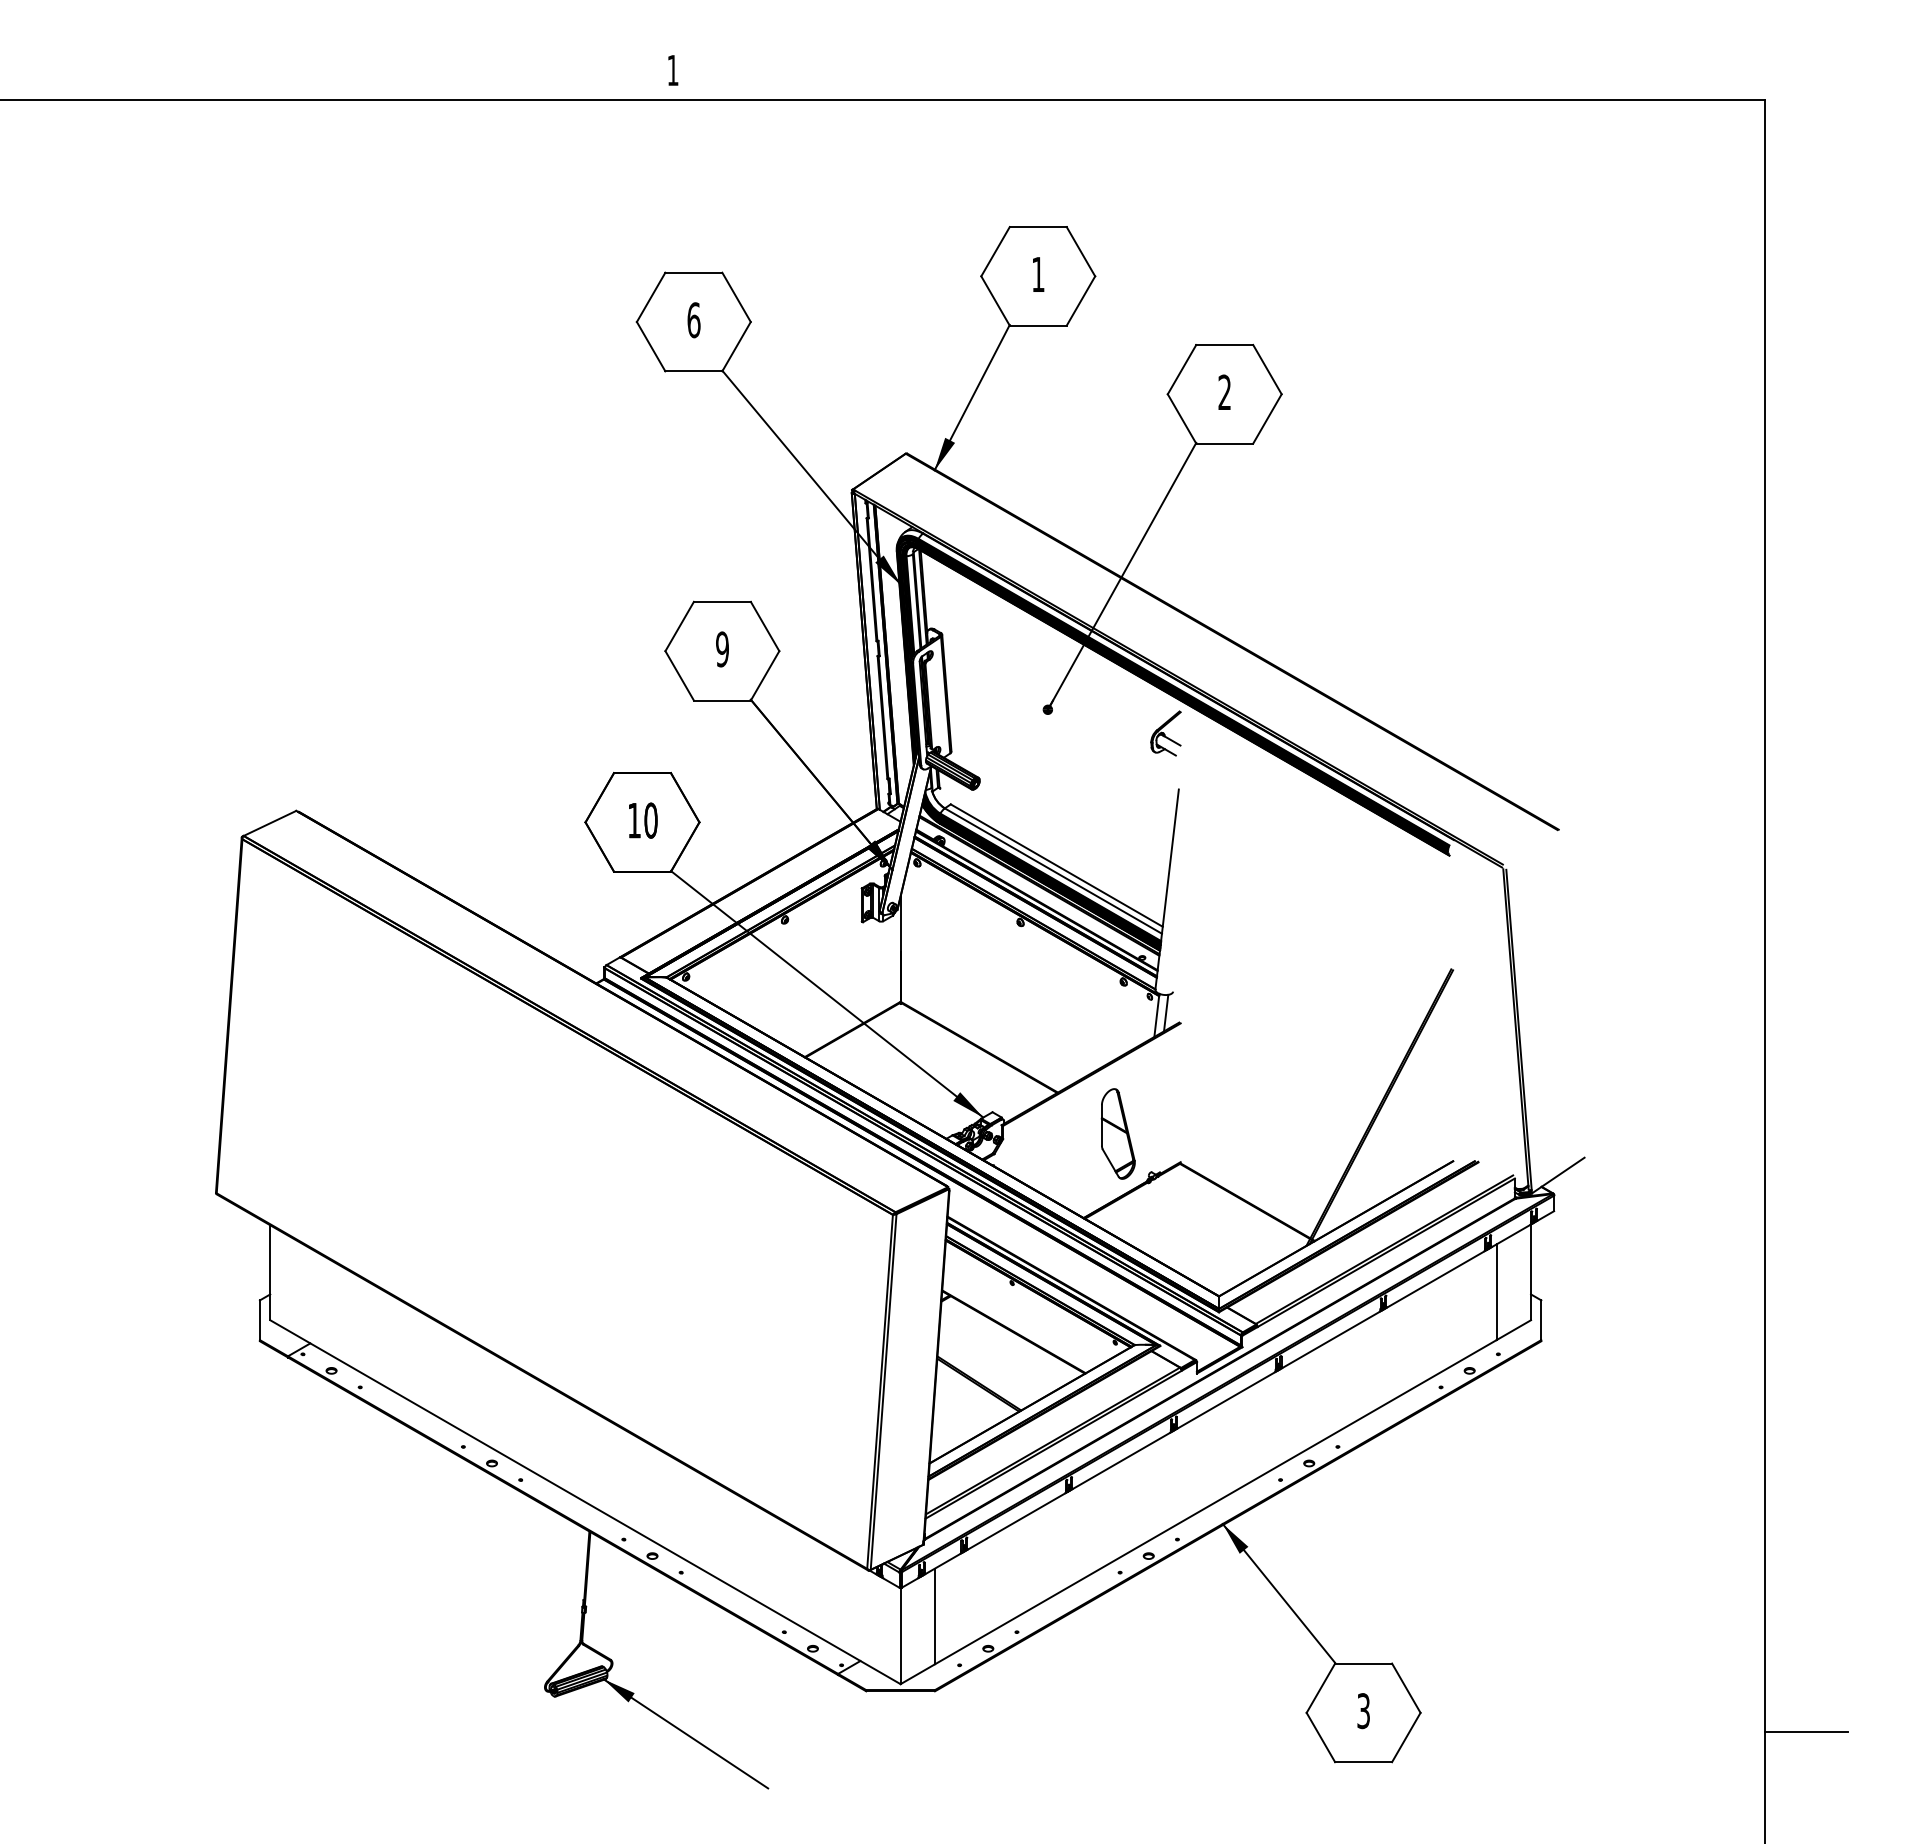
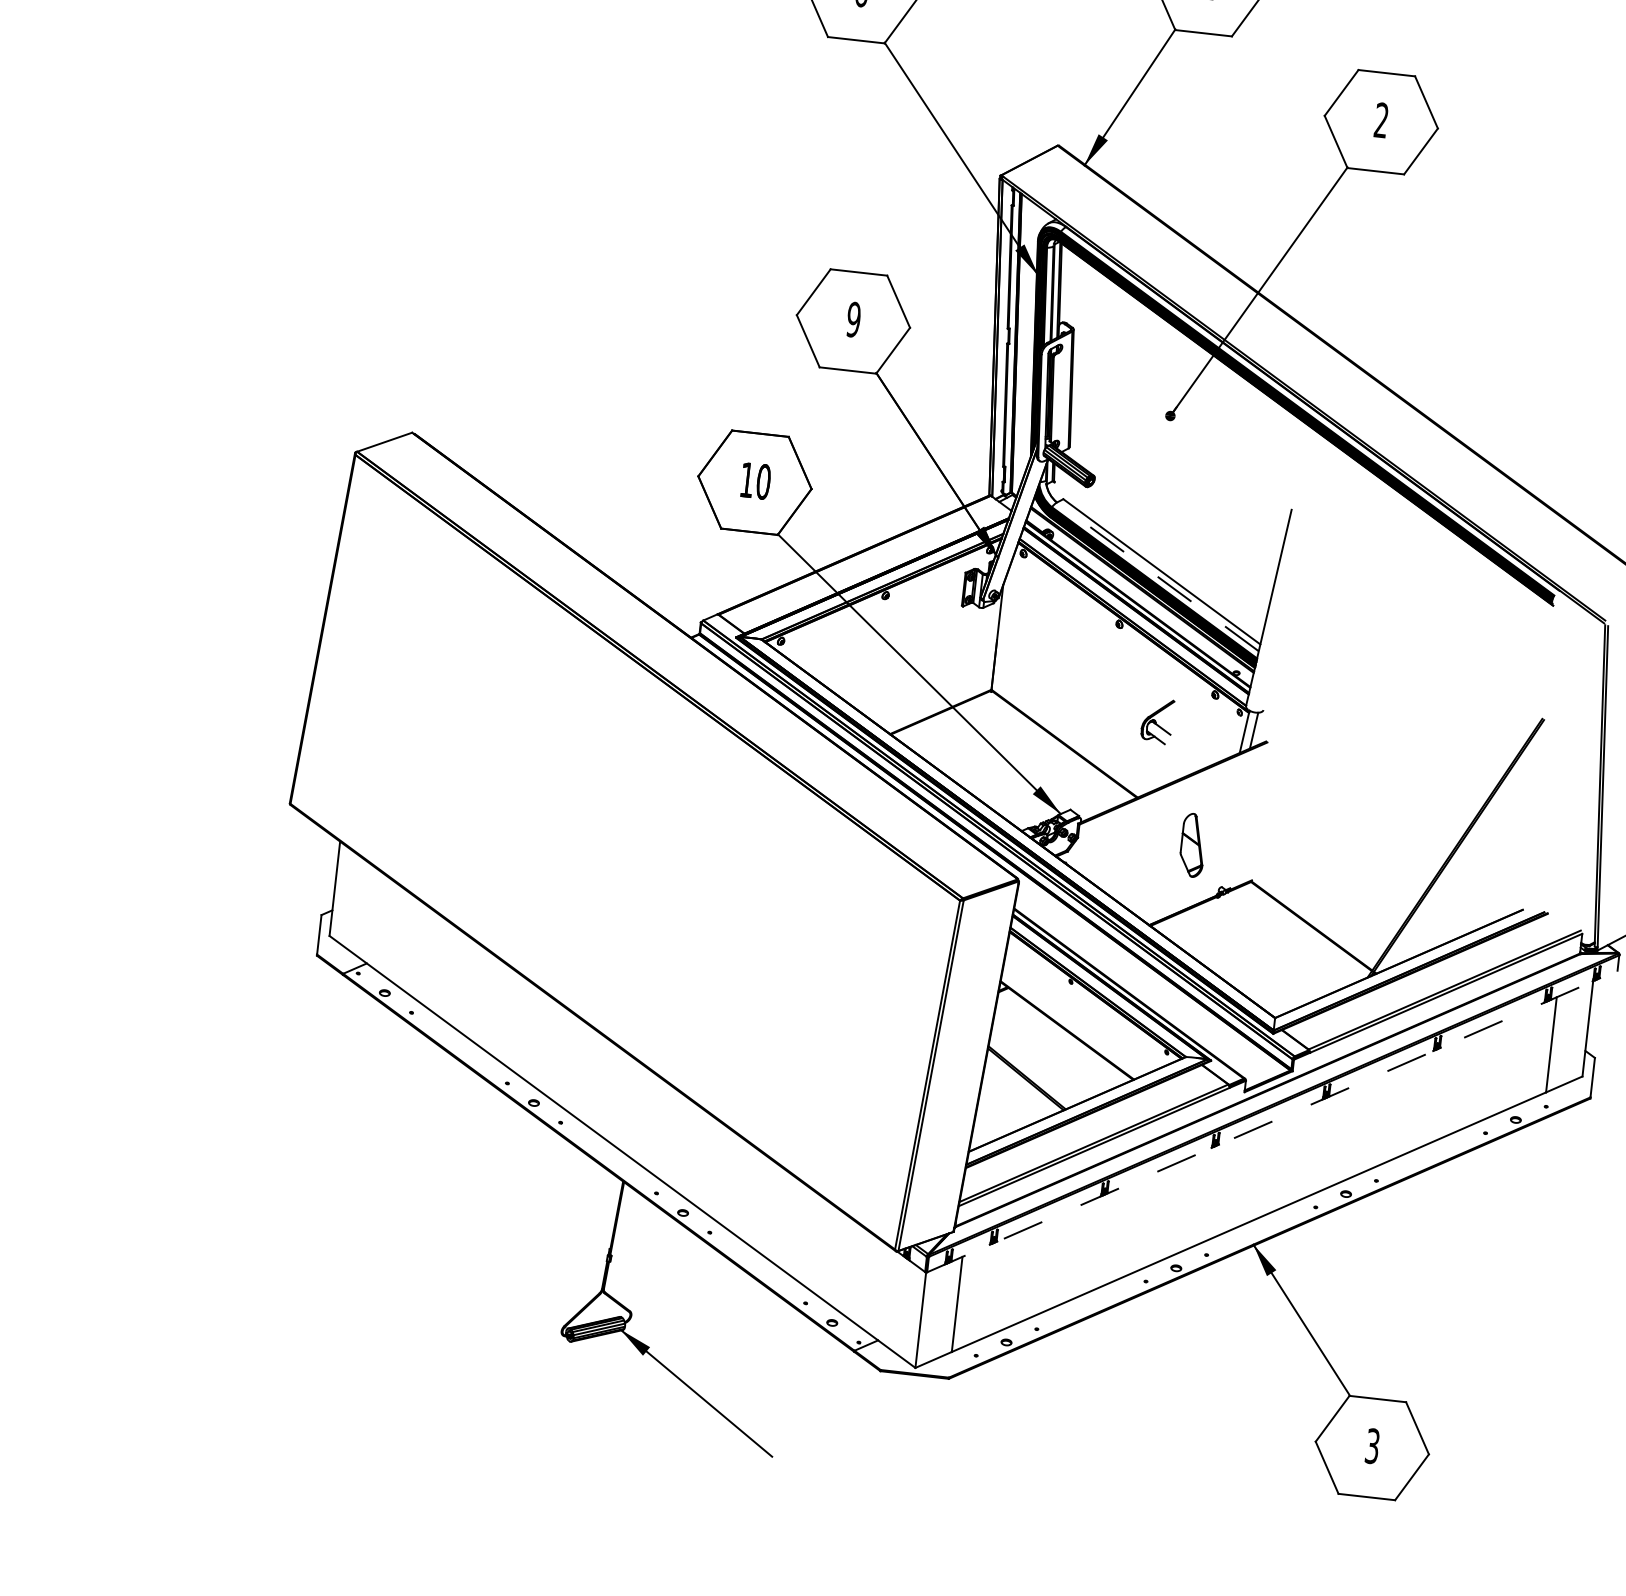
part: (1165, 733) -> (1156, 721), moved
line: (1052, 870) -> (1157, 576), solid -> dashed
part: (1117, 1133) -> (1192, 844), size x0.7
line: (1227, 1399) -> (1272, 1121), solid -> dashed

